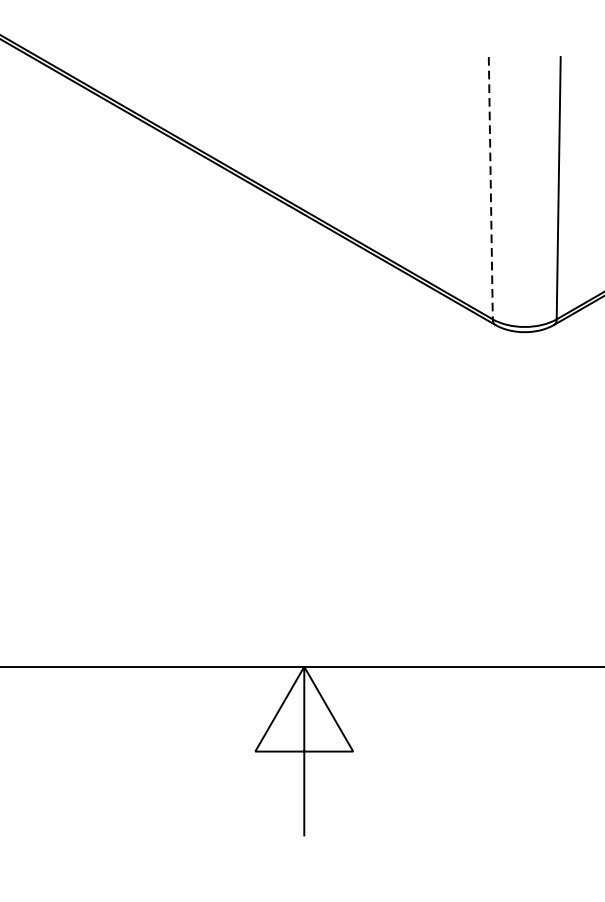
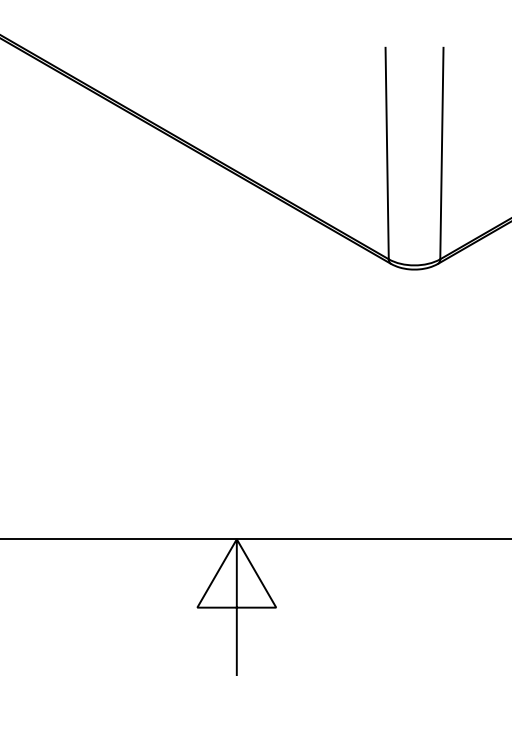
line: (491, 188) -> (387, 153), dashed -> solid

